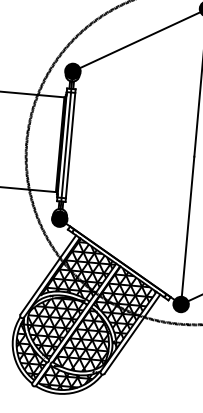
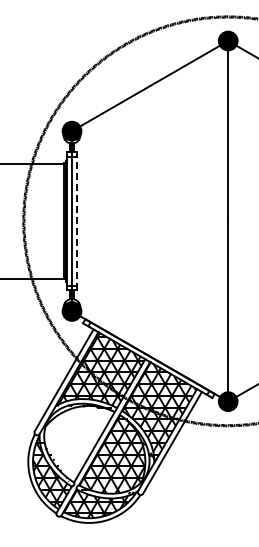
line: (70, 145) -> (77, 221), solid -> dashed
hatch: (56, 327) -> (79, 443), removed

